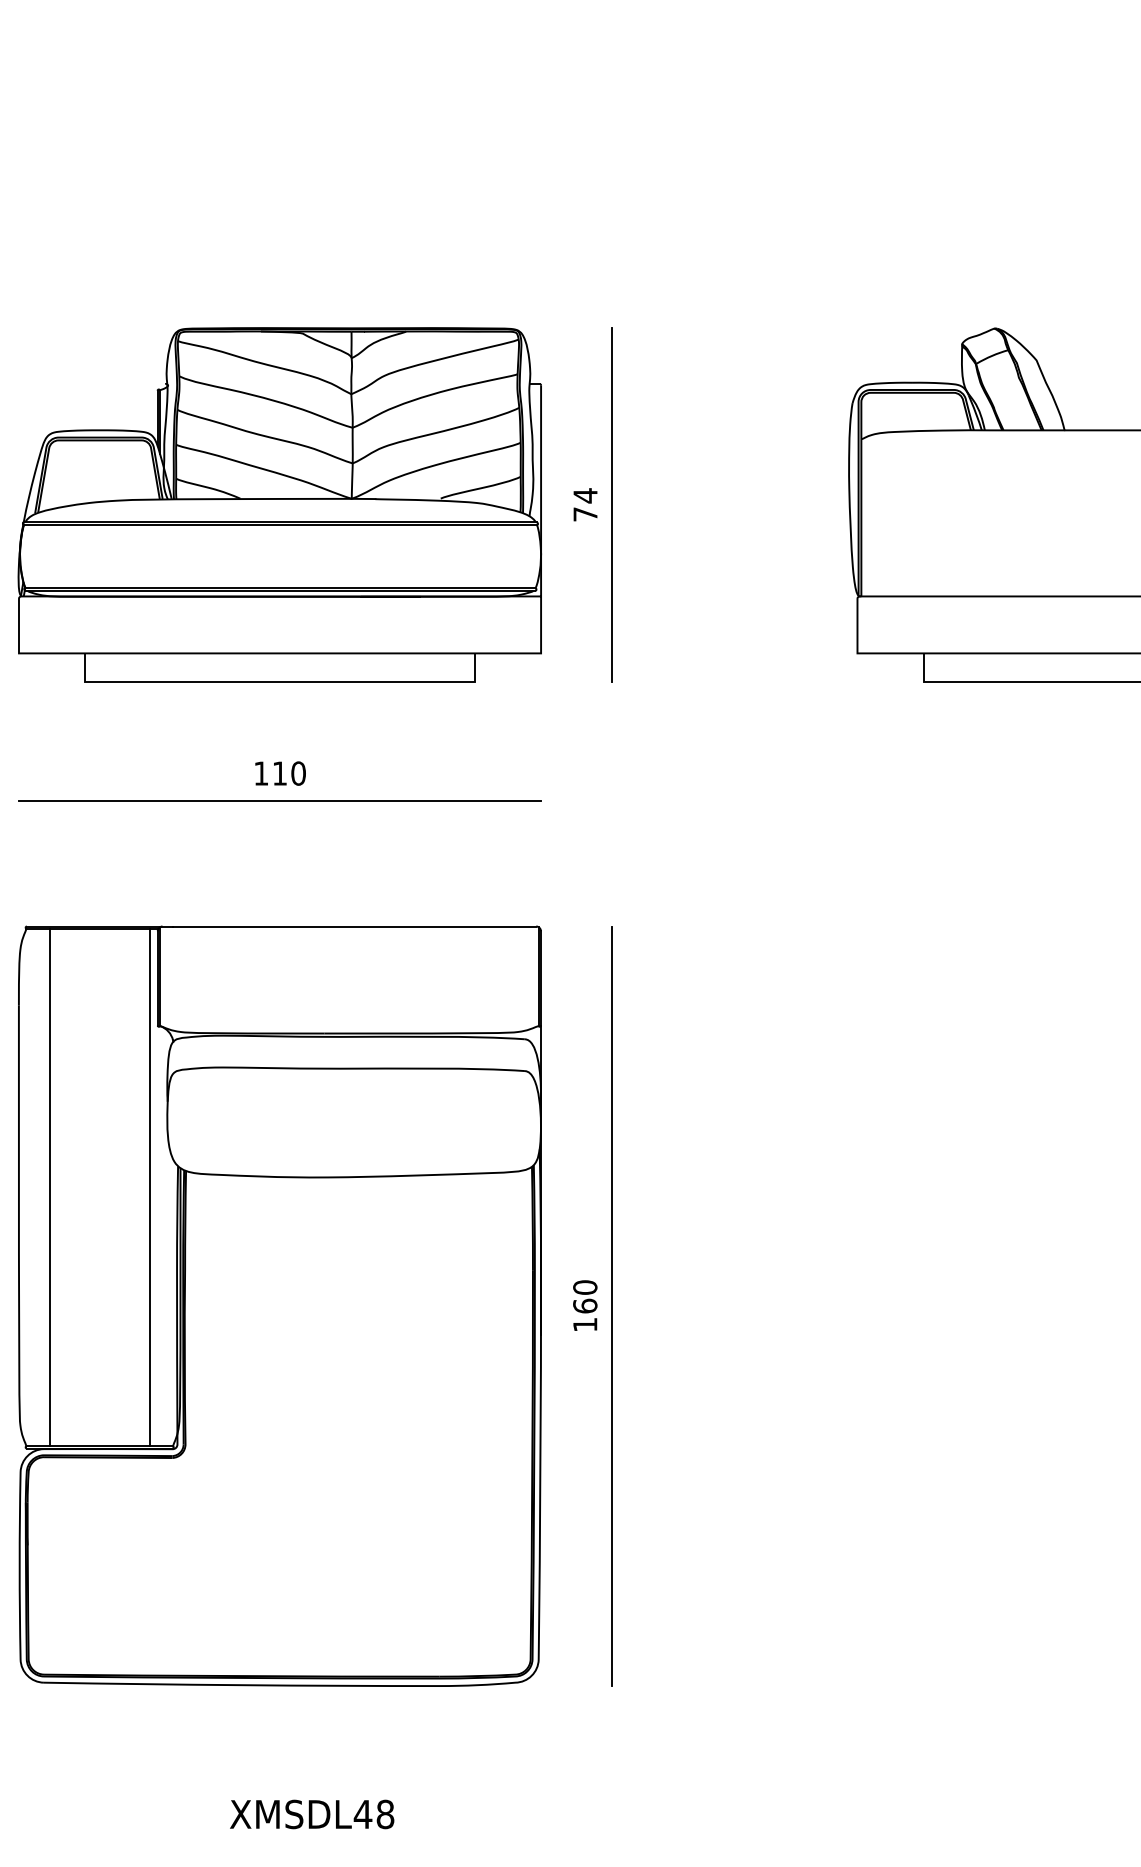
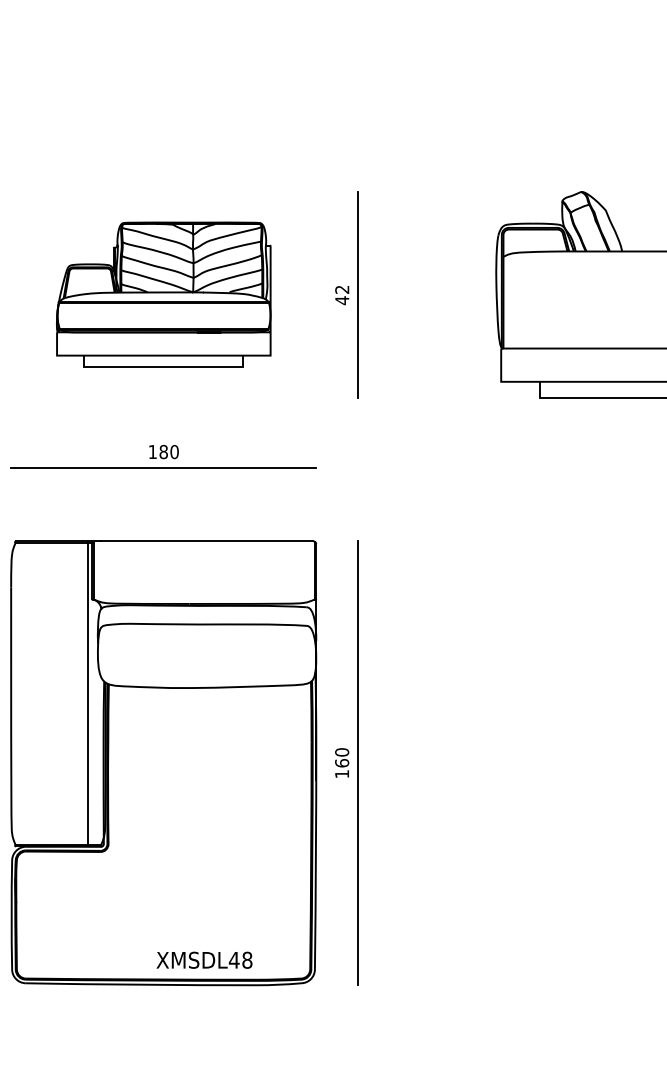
part: (279, 503) -> (163, 294), size x0.7
text: (585, 505) -> (342, 295), 74 -> 42
text: (279, 772) -> (163, 451), 110 -> 180
line: (50, 1186) -> (29, 693), removed
text: (312, 1813) -> (204, 959), moved

